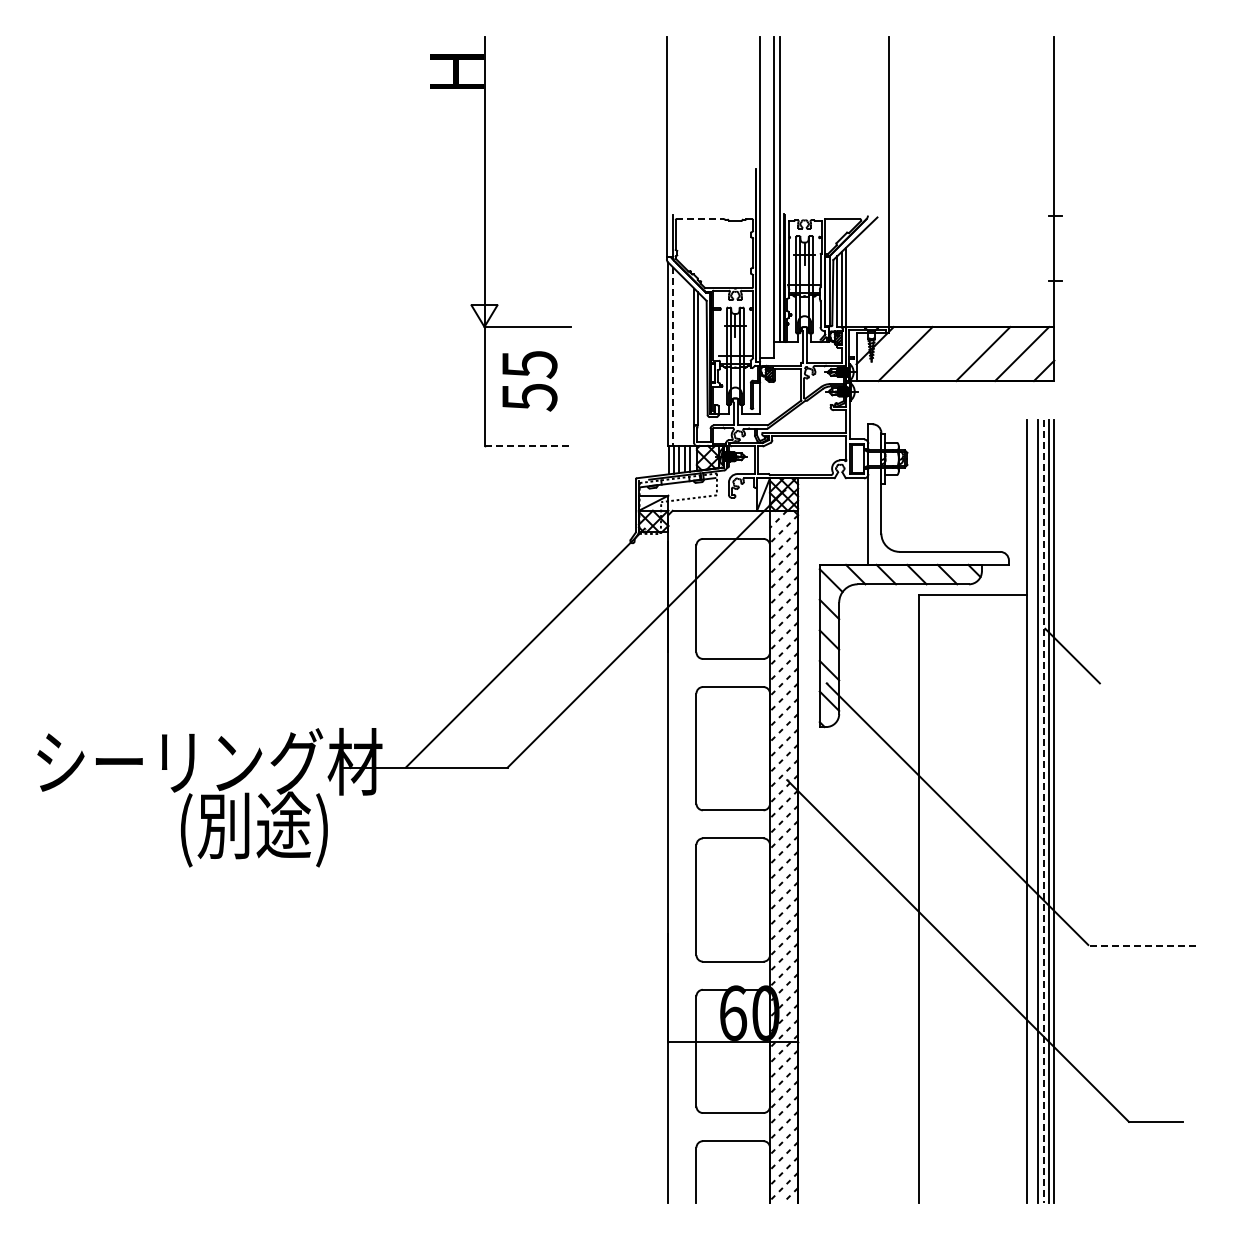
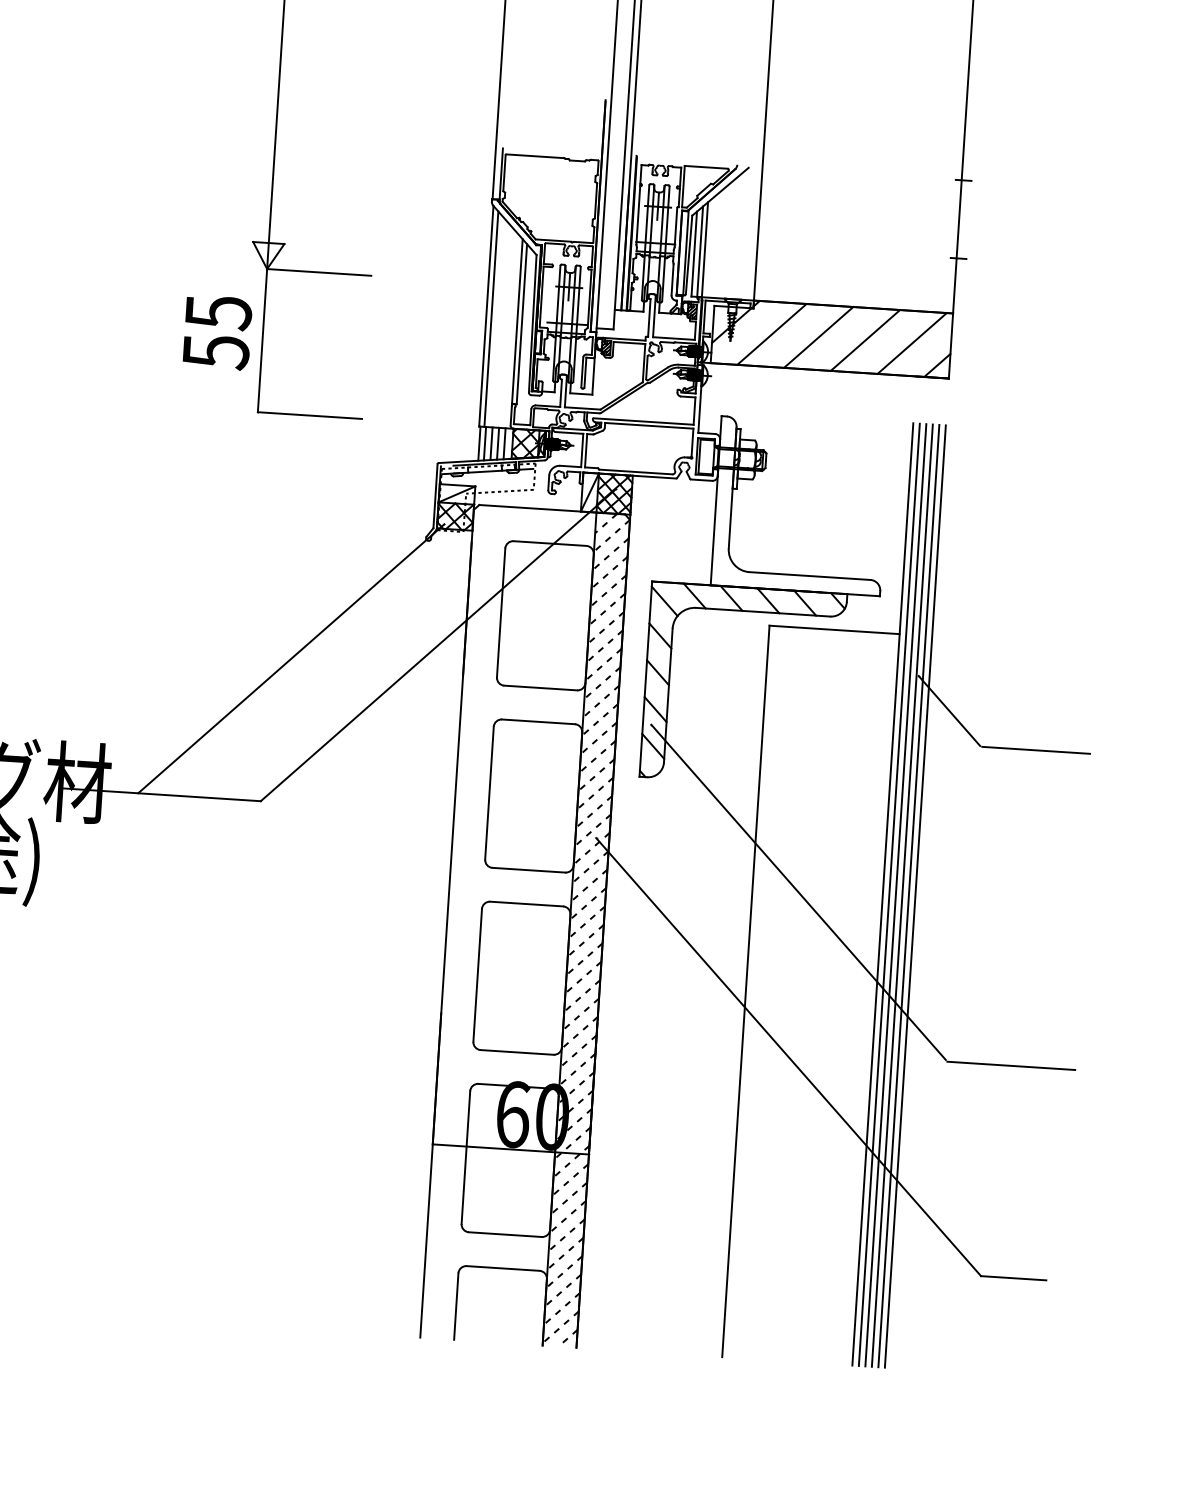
line: (700, 219) -> (535, 156), dashed -> solid
line: (944, 354) -> (818, 338), added
line: (672, 356) -> (491, 319), dashed -> solid
text: (529, 381) -> (217, 332), moved
line: (528, 445) -> (310, 415), dashed -> solid
line: (1146, 684) -> (1036, 750), added
line: (1032, 810) -> (889, 893), added
line: (1043, 811) -> (902, 895), dashed -> solid
line: (1143, 946) -> (1012, 1066), dashed -> solid

